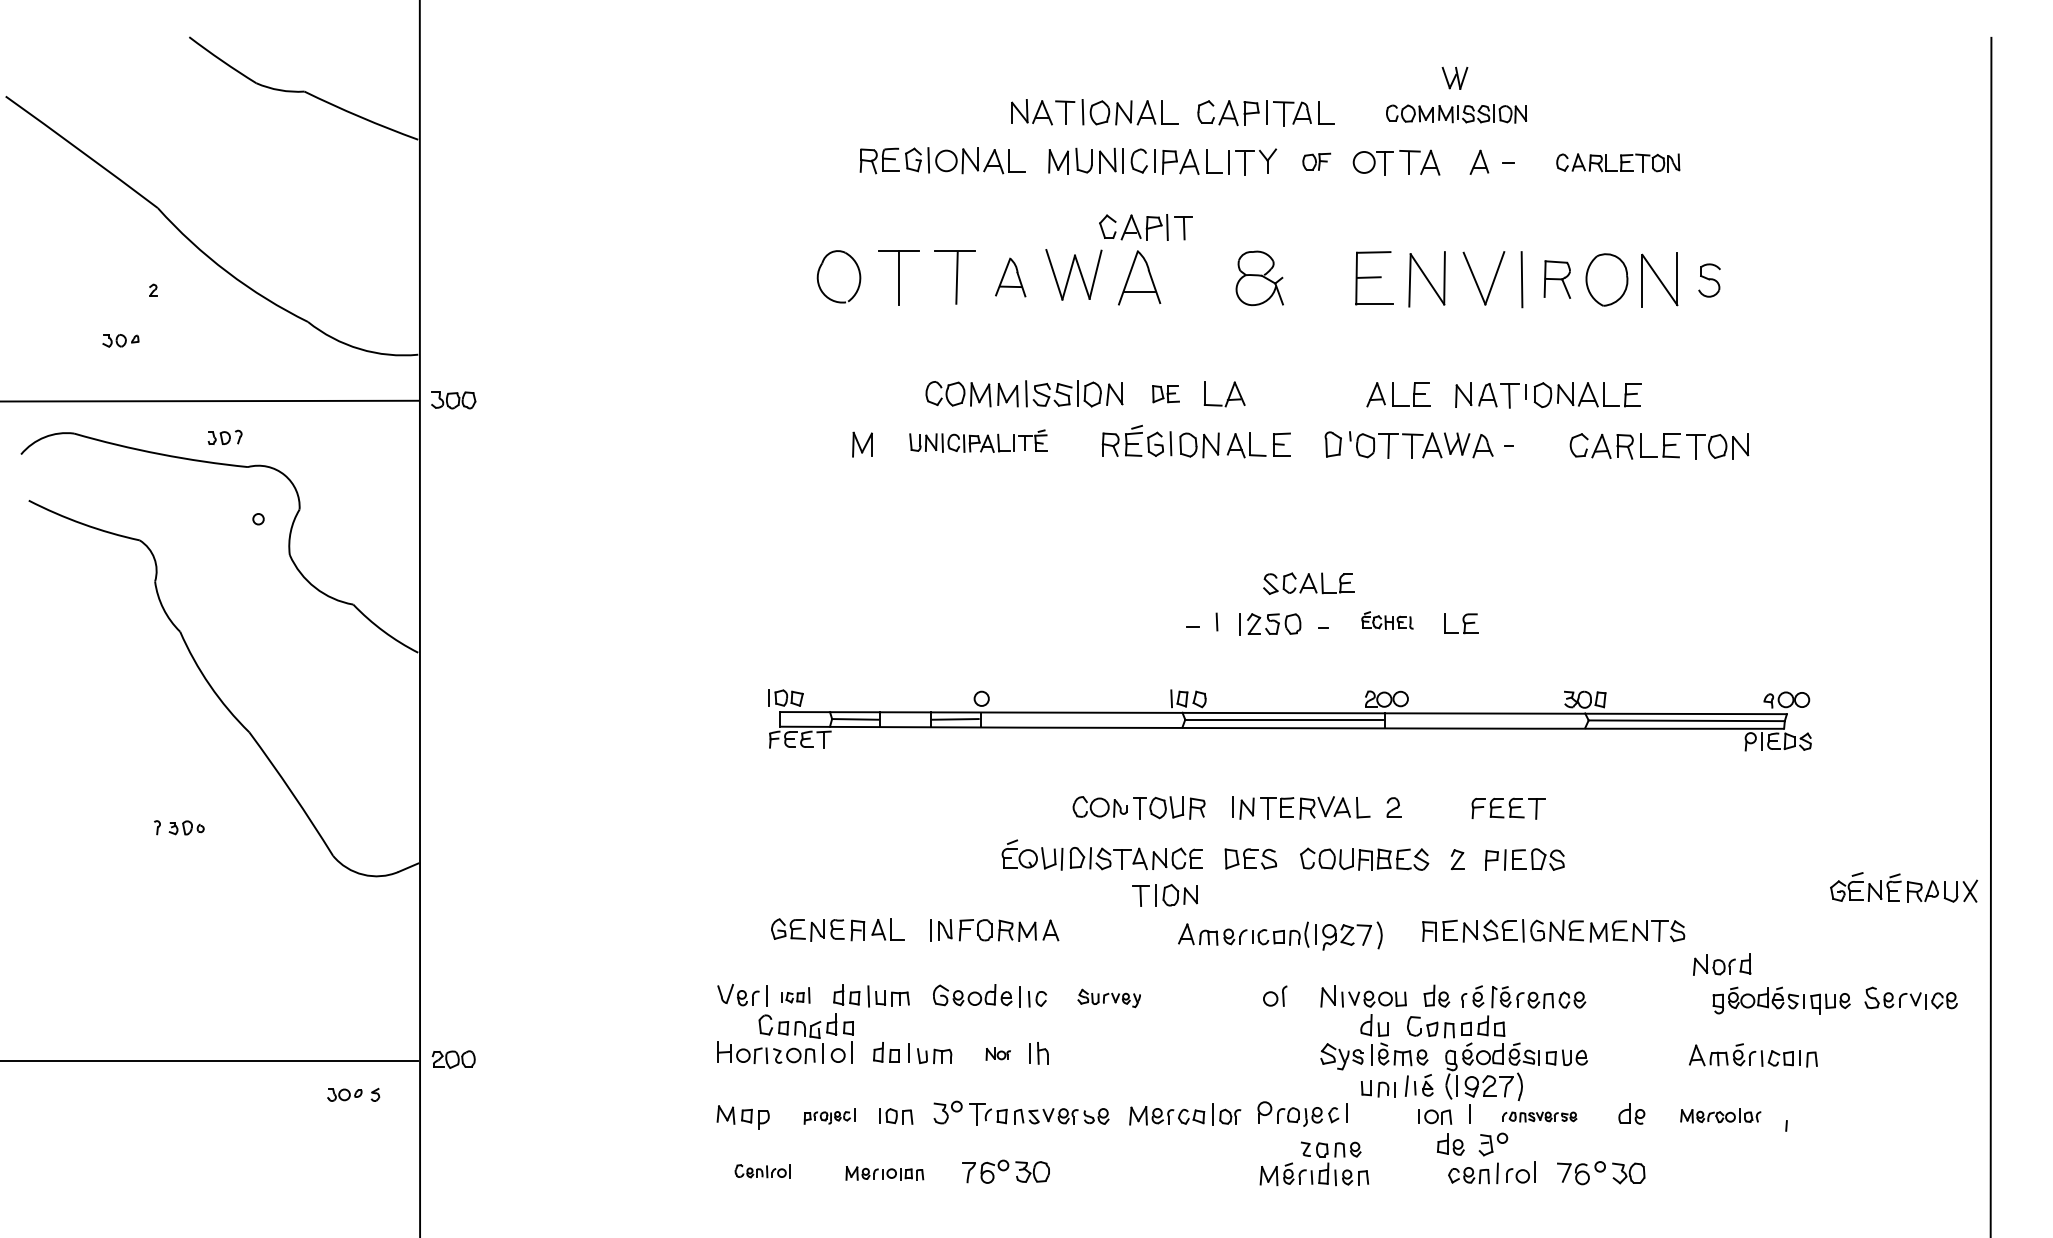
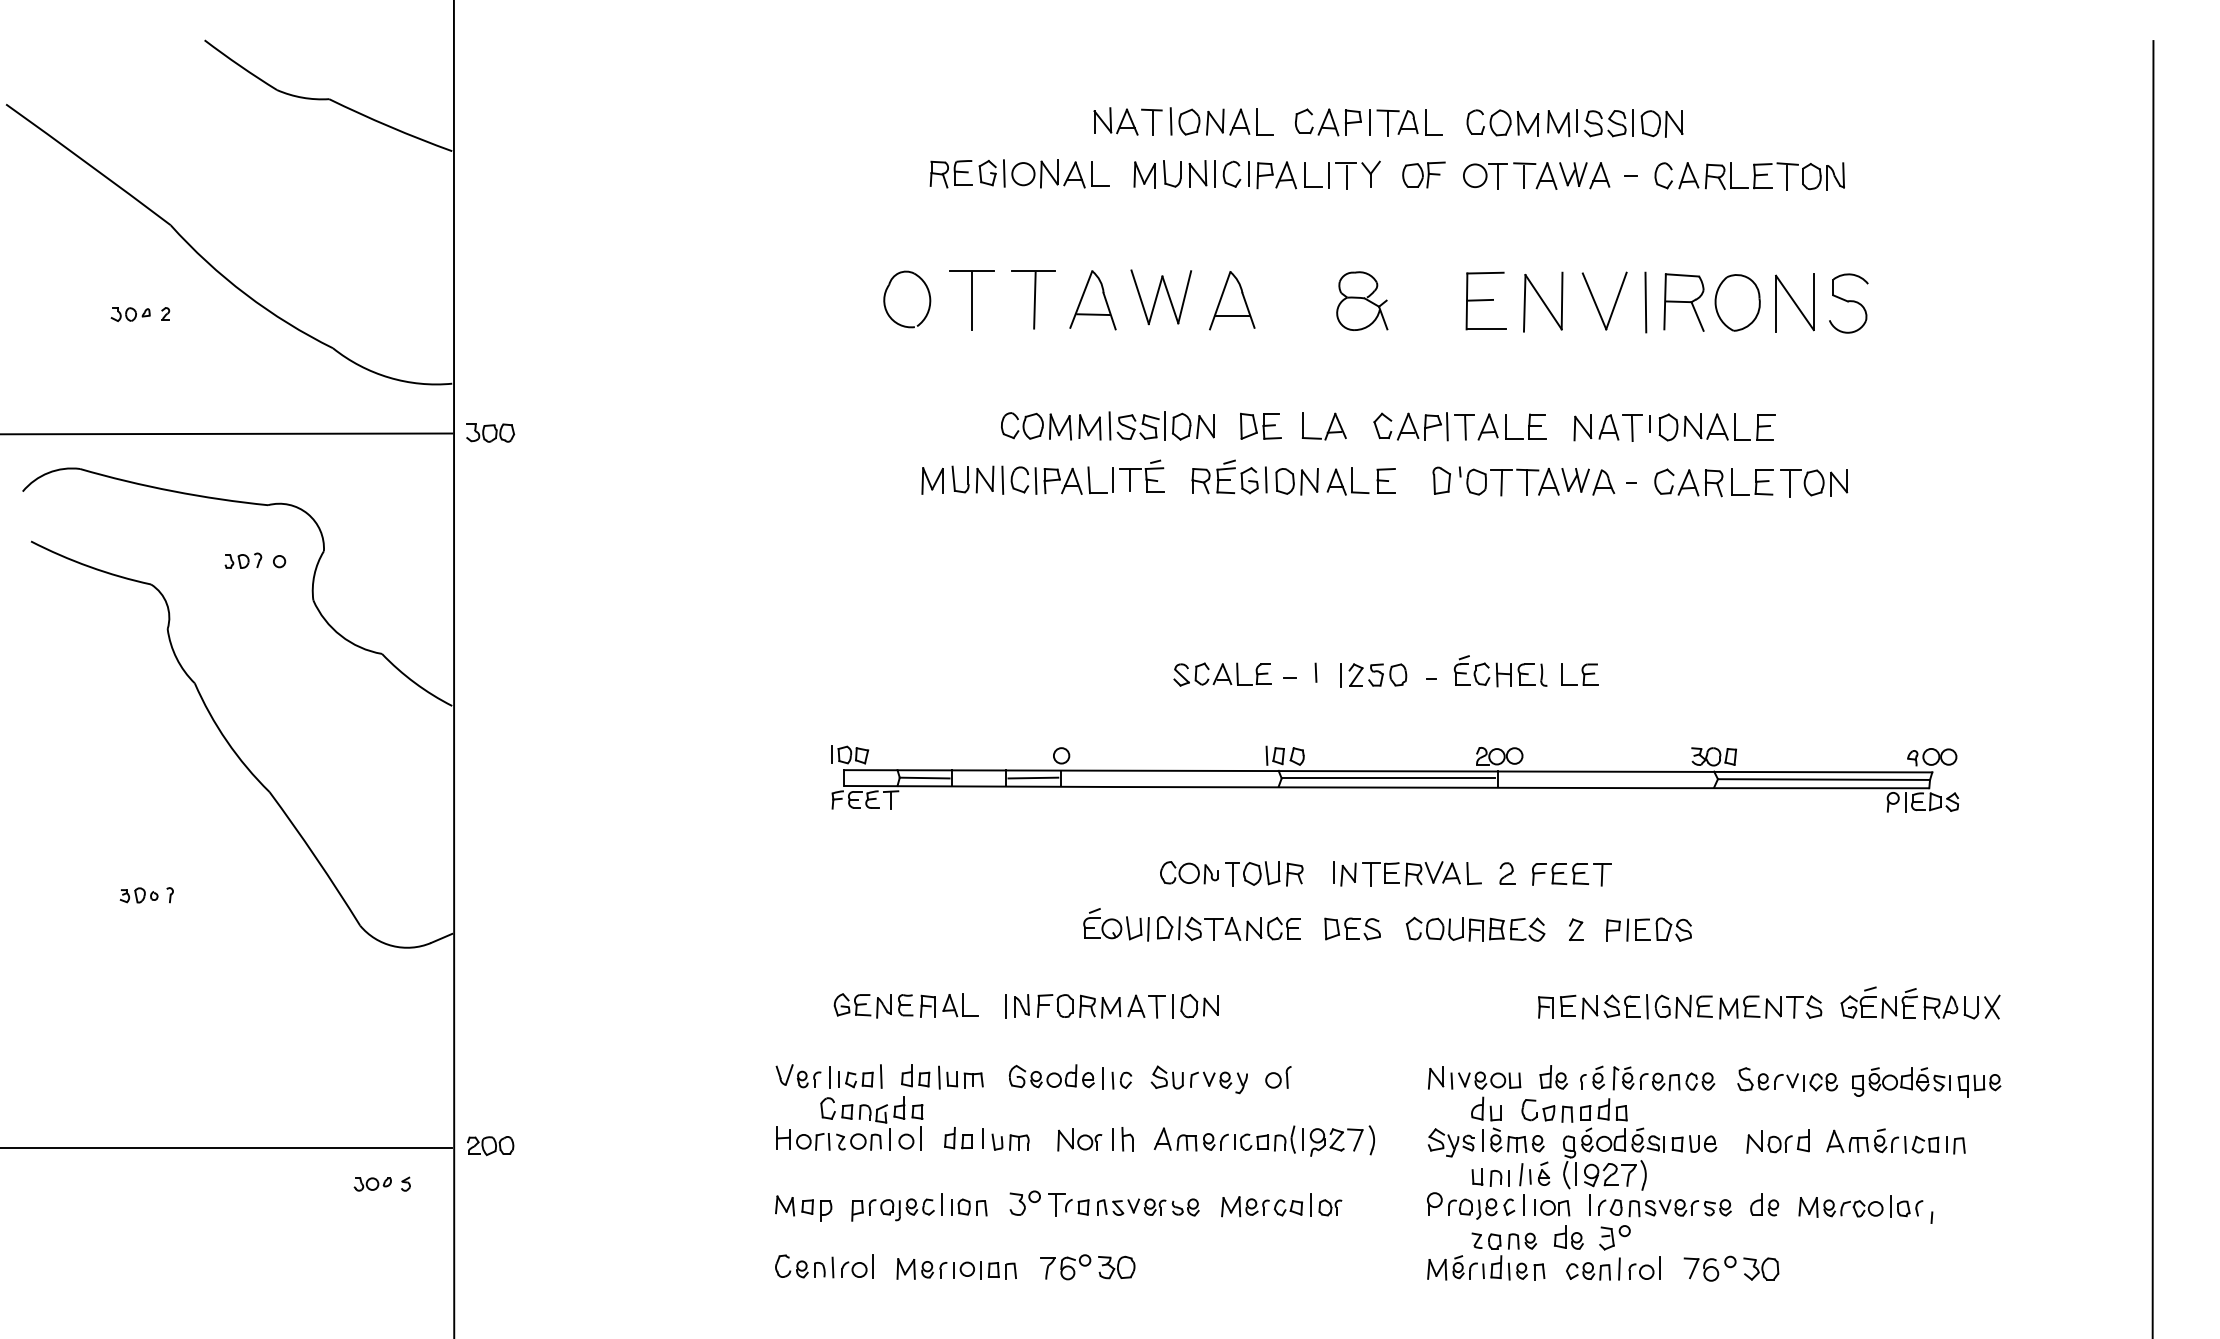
part: (1454, 78) -> (1572, 174), moved
part: (1456, 113) -> (1575, 122), size x1.43
part: (1316, 161) -> (1423, 174), size x1.43
part: (1618, 162) -> (1750, 175), size x1.43
part: (1145, 227) -> (1423, 426), moved
part: (1010, 277) -> (1092, 300), size x1.43
part: (1557, 279) -> (1684, 302), size x1.43
part: (1709, 280) -> (1848, 303), size x1.67
part: (120, 340) -> (130, 314), moved
part: (1165, 393) -> (1260, 425), size x1.43
part: (224, 436) -> (242, 559), moved
part: (978, 440) -> (1058, 476), size x1.43
part: (1659, 446) -> (1751, 482), moved
part: (1308, 583) -> (1222, 674), moved
part: (1387, 620) -> (1500, 671), size x1.67
part: (1508, 808) -> (1571, 874), moved
part: (186, 827) -> (138, 894), moved
part: (1904, 887) -> (1921, 1003), moved
part: (1164, 895) -> (1182, 1006), moved
part: (1280, 935) -> (1264, 1140), moved
part: (1722, 964) -> (1778, 1141), moved
part: (795, 995) -> (860, 1076), size x1.43
part: (1275, 995) -> (1278, 1076), moved
part: (1910, 997) -> (1786, 1078), moved
part: (1109, 998) -> (1199, 1079), size x1.43
part: (998, 1053) -> (1079, 1139), size x1.67
part: (1302, 1113) -> (1475, 1205), moved
part: (1720, 1115) -> (1860, 1206), size x1.43
part: (829, 1116) -> (896, 1207), size x1.67
part: (1539, 1116) -> (1664, 1207), size x1.67
part: (1312, 1170) -> (1484, 1263), moved
part: (762, 1171) -> (824, 1266), size x1.67
part: (884, 1173) -> (956, 1269), size x1.43

